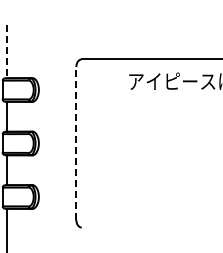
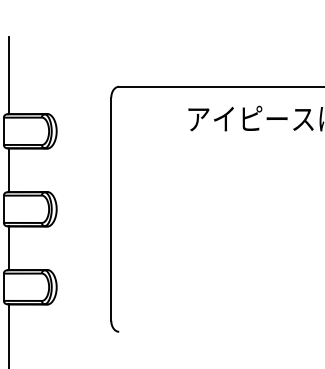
line: (6, 52) -> (9, 76), dashed -> solid
line: (76, 143) -> (111, 209), dashed -> solid

